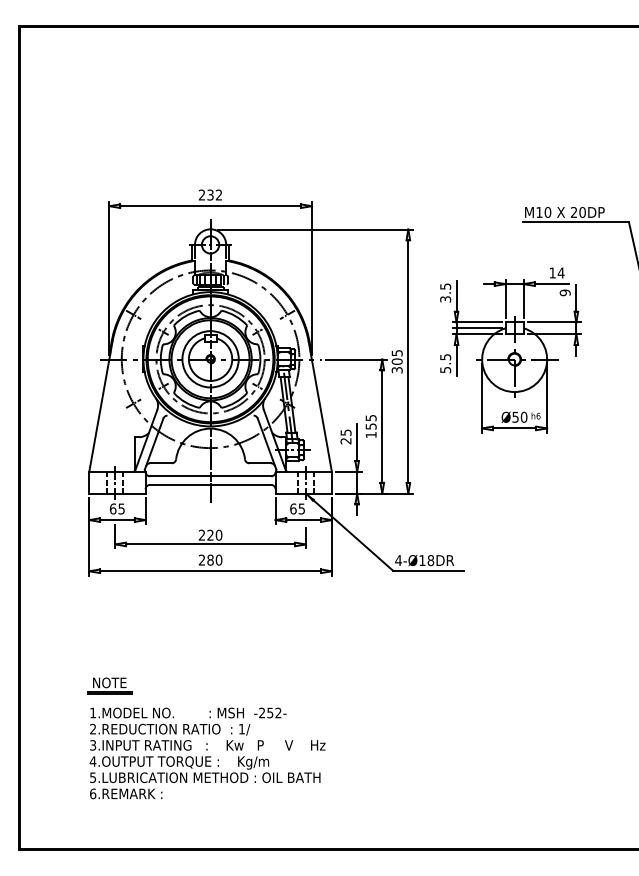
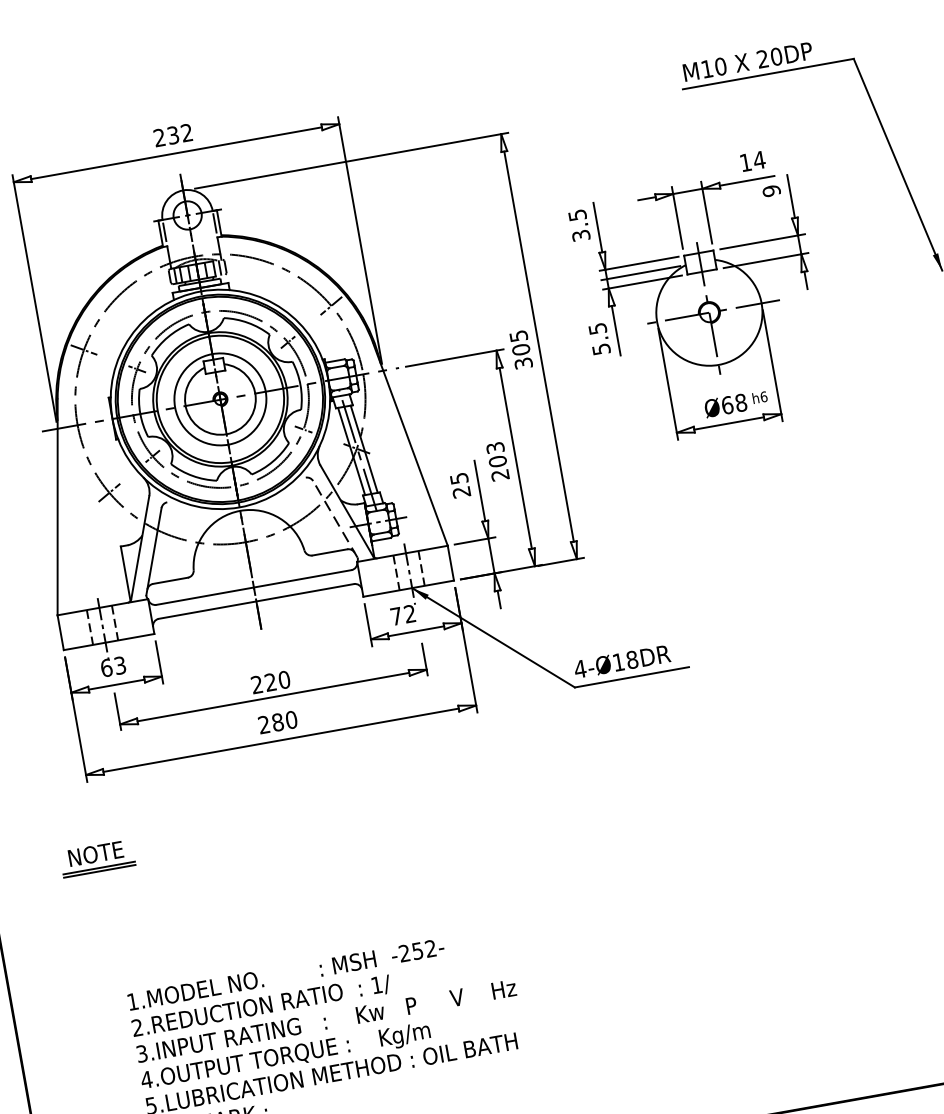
text: (519, 416) -> (733, 402), Ø50 -> Ø68
text: (370, 426) -> (496, 461), 155 -> 203
line: (266, 443) -> (334, 518), solid -> dashed
text: (121, 507) -> (119, 663), 65 -> 63
text: (297, 508) -> (402, 614), 65 -> 72
part: (109, 685) -> (96, 858), moved

